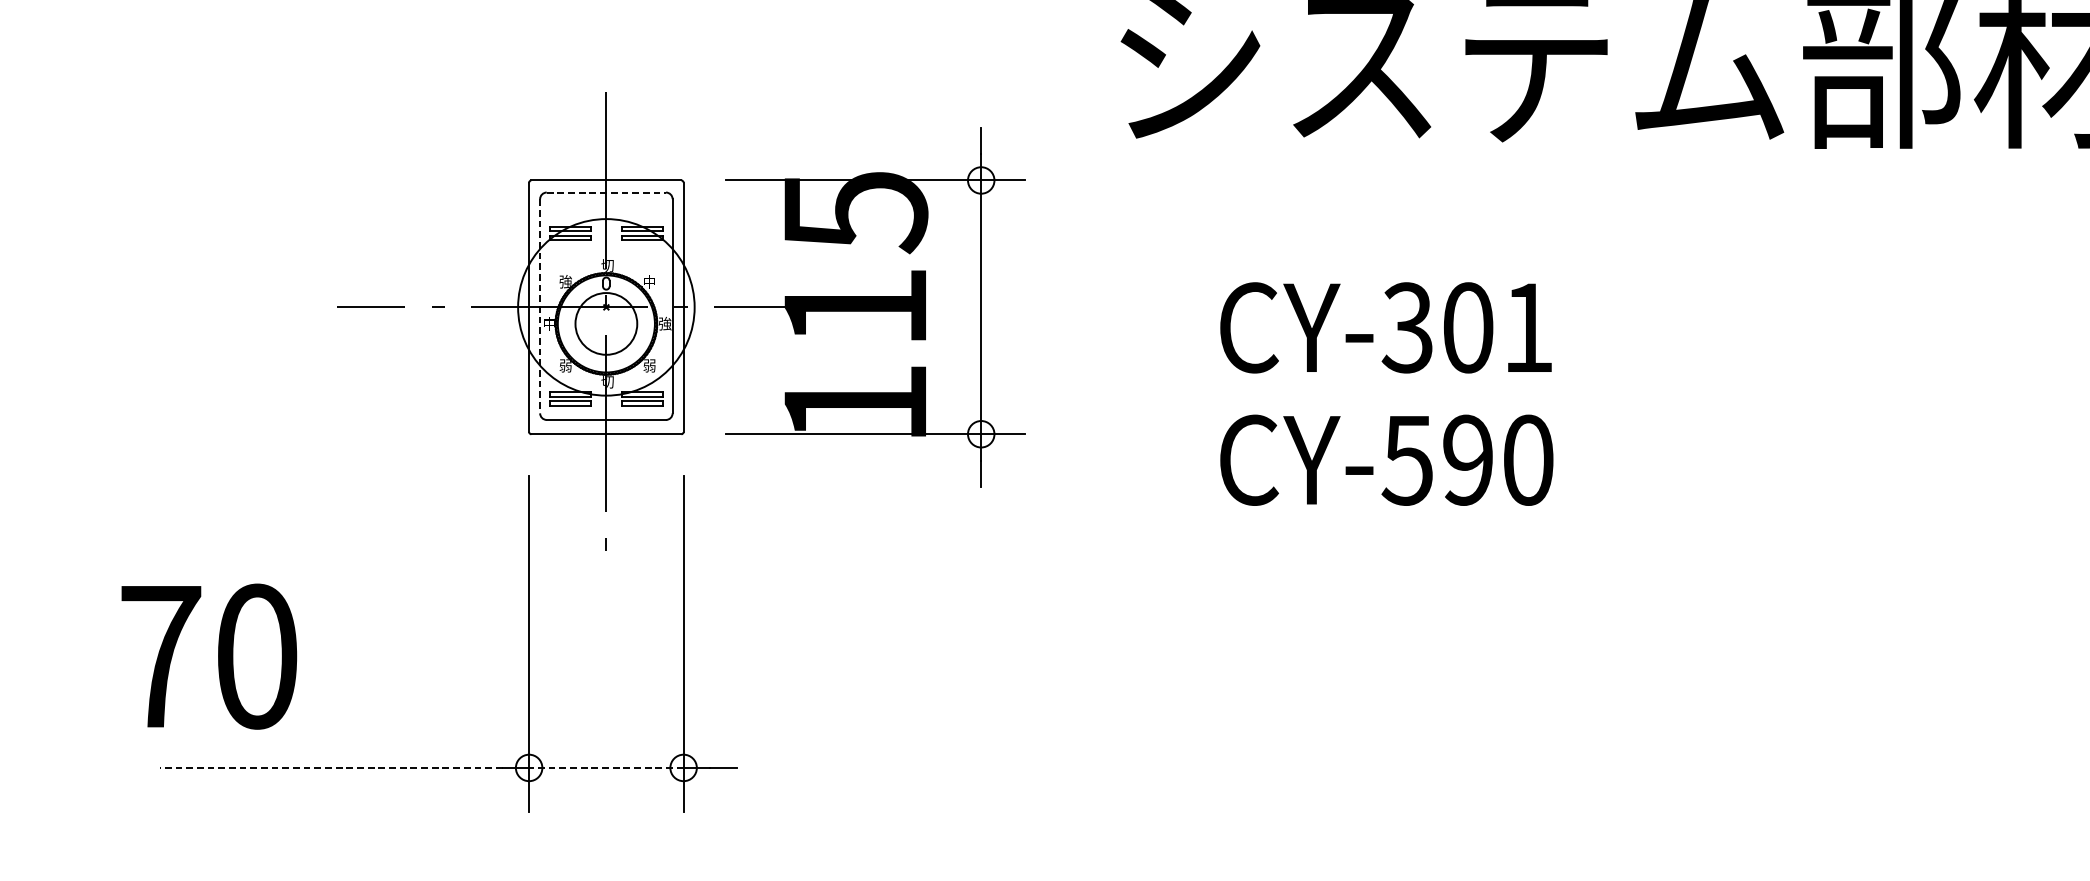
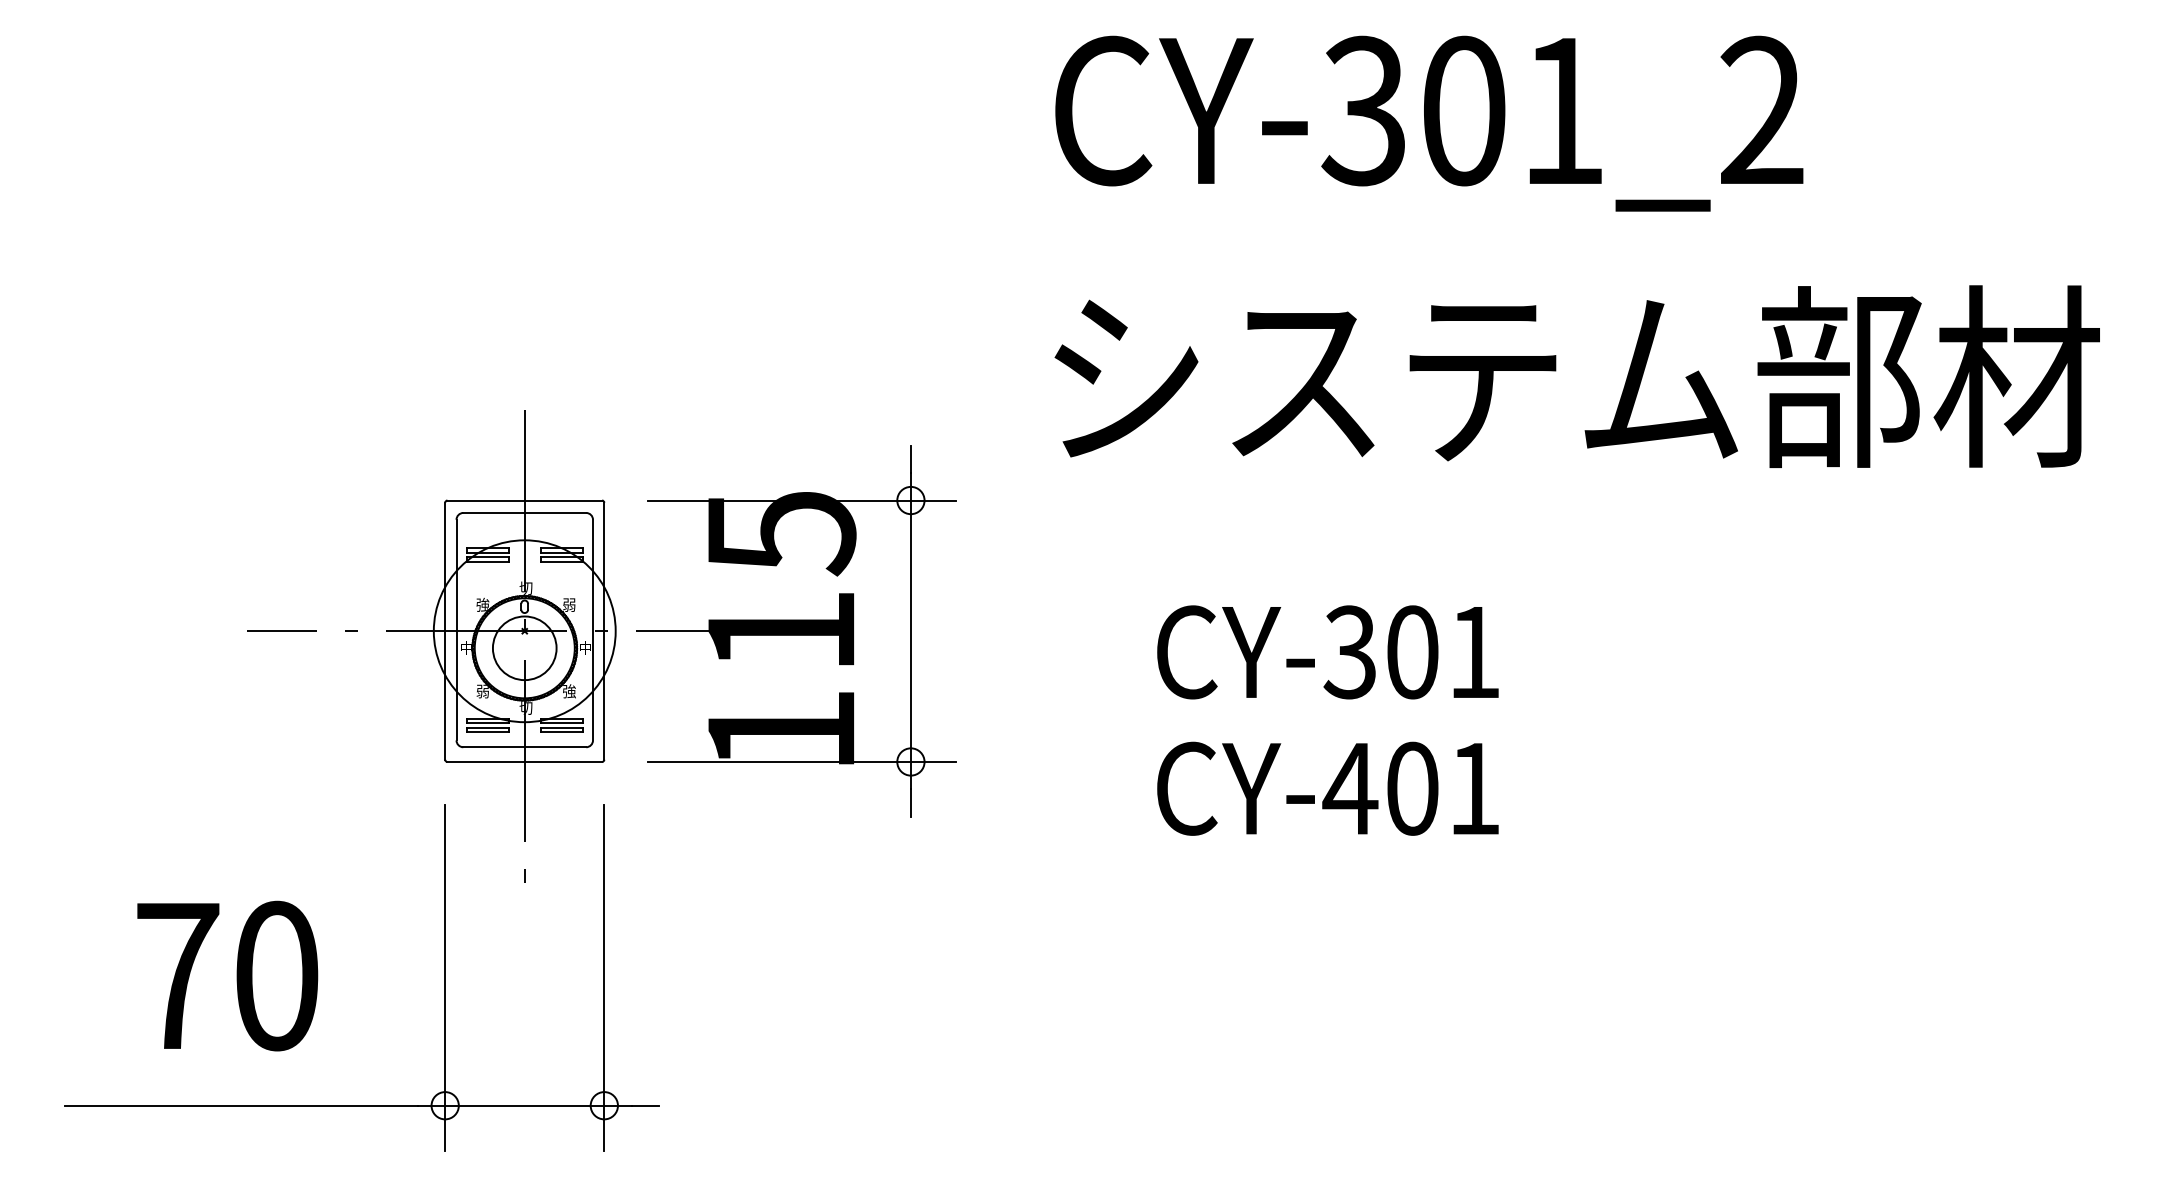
line: (607, 192) -> (525, 512), dashed -> solid
text: (649, 281) -> (569, 604), 中 -> 弱
line: (540, 306) -> (456, 630), dashed -> solid
text: (665, 324) -> (585, 648), 強 -> 中
text: (649, 365) -> (569, 691), 弱 -> 強
text: (1467, 460) -> (1411, 788), CY-590 -> CY-401
text: (209, 656) -> (227, 975), moved
line: (330, 767) -> (240, 1105), dashed -> solid
line: (606, 767) -> (524, 1105), dashed -> solid

